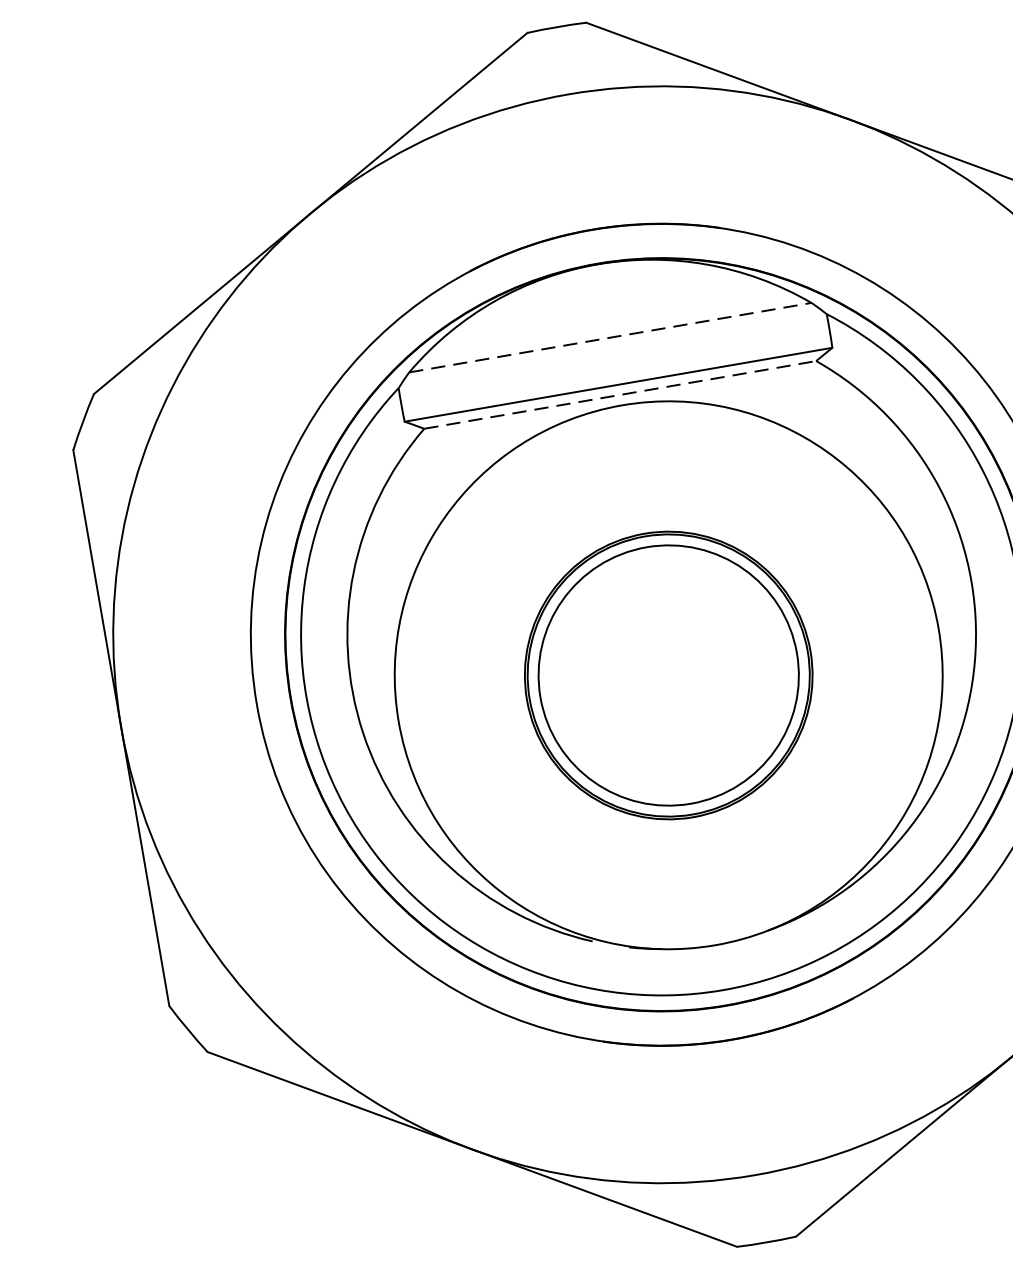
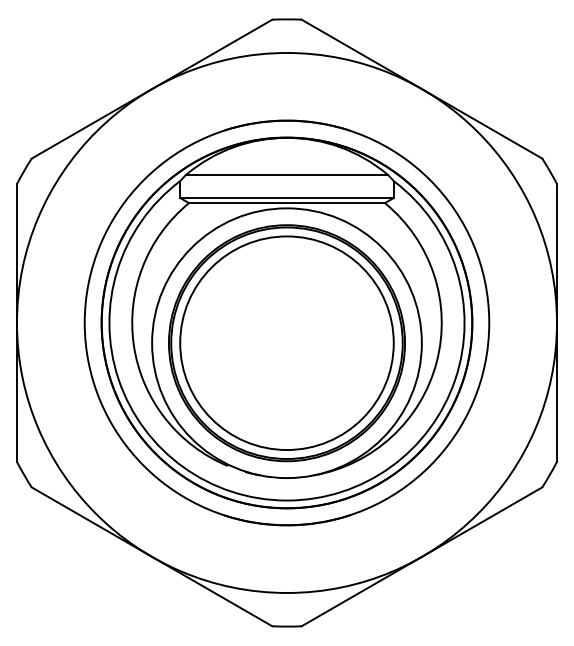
line: (611, 337) -> (287, 174), dashed -> solid
line: (619, 395) -> (286, 203), dashed -> solid
part: (667, 676) -> (286, 343), size x1.67

